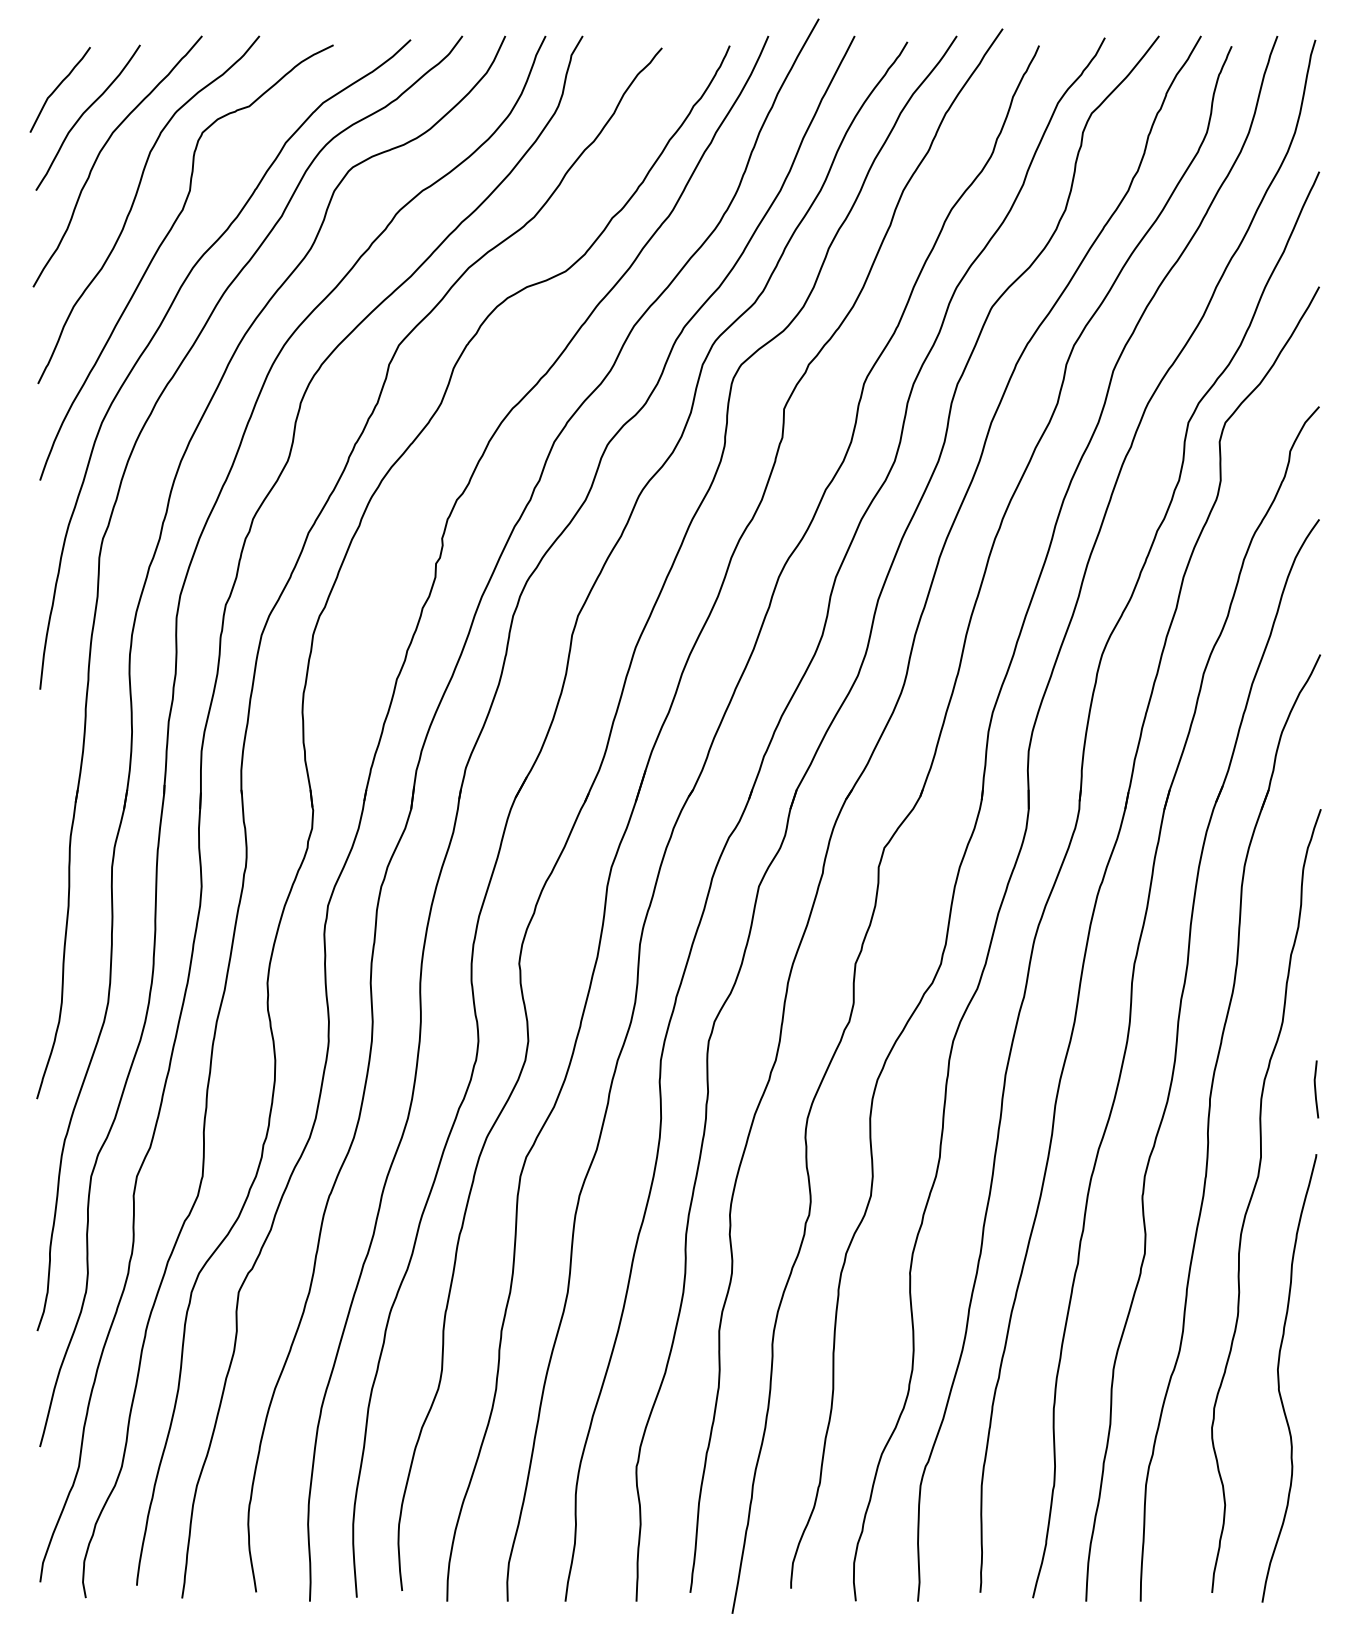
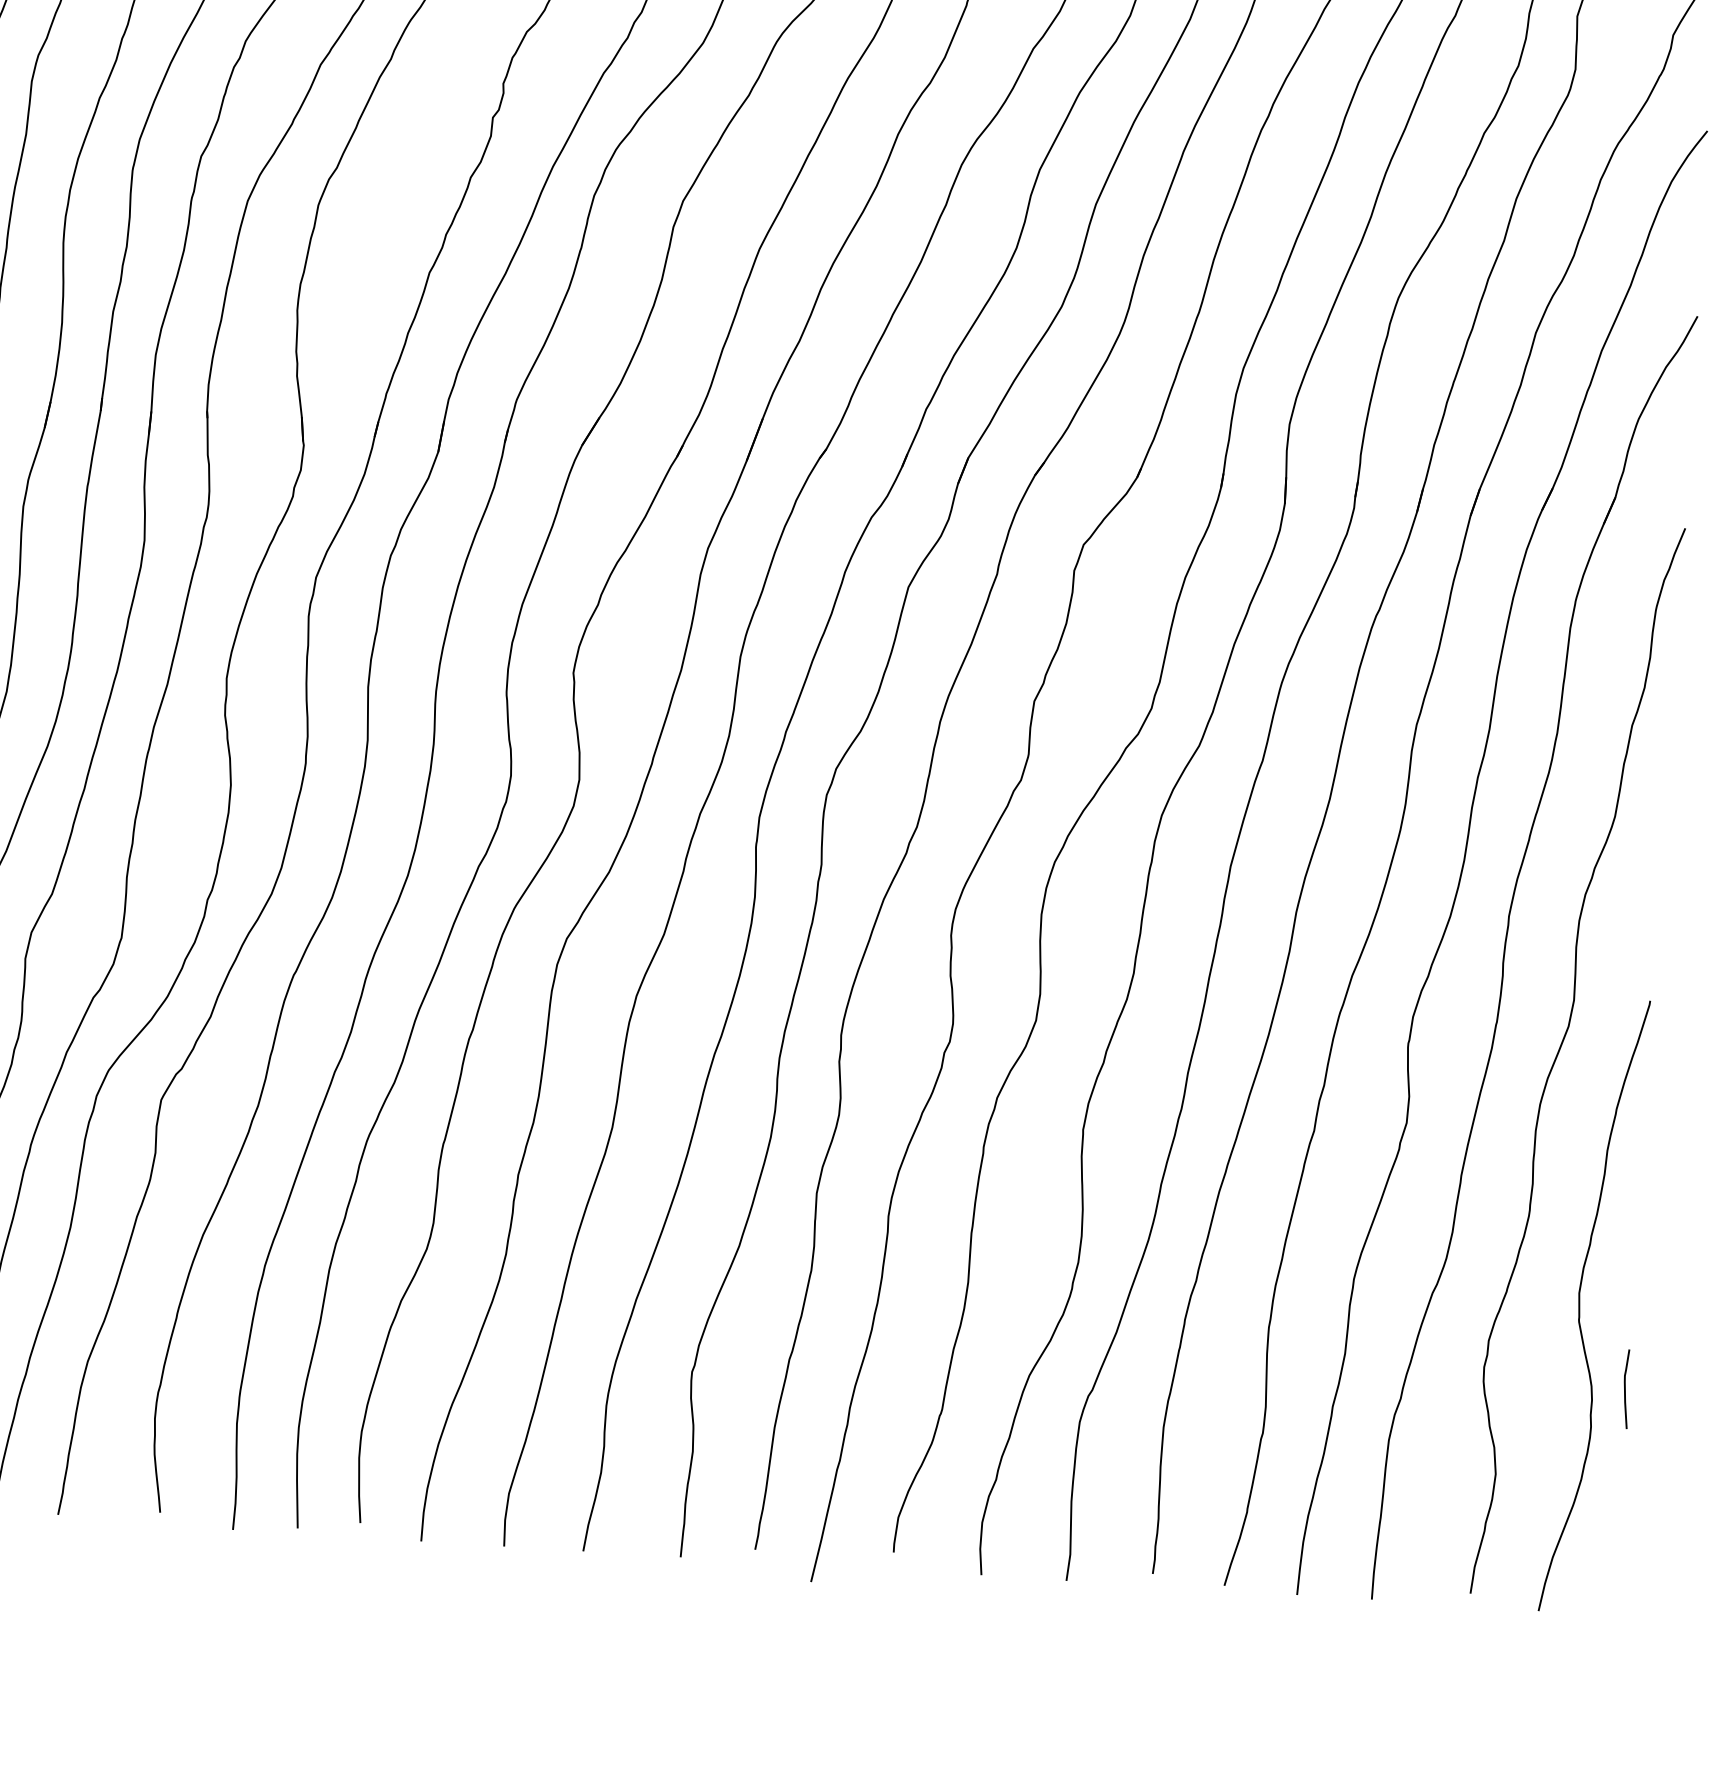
curve: (1316, 1089) -> (1626, 1389), moved

